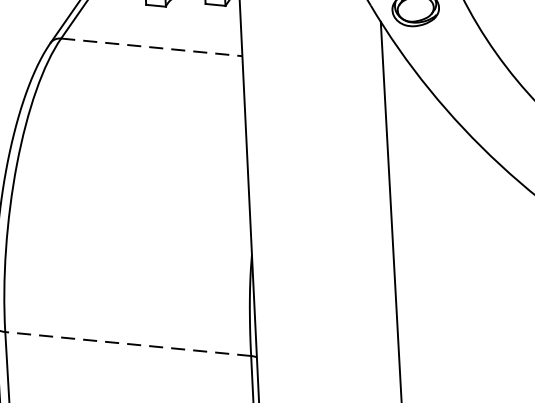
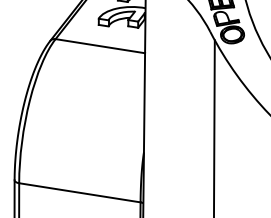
line: (152, 47) -> (100, 46), dashed -> solid
line: (127, 343) -> (79, 192), dashed -> solid

